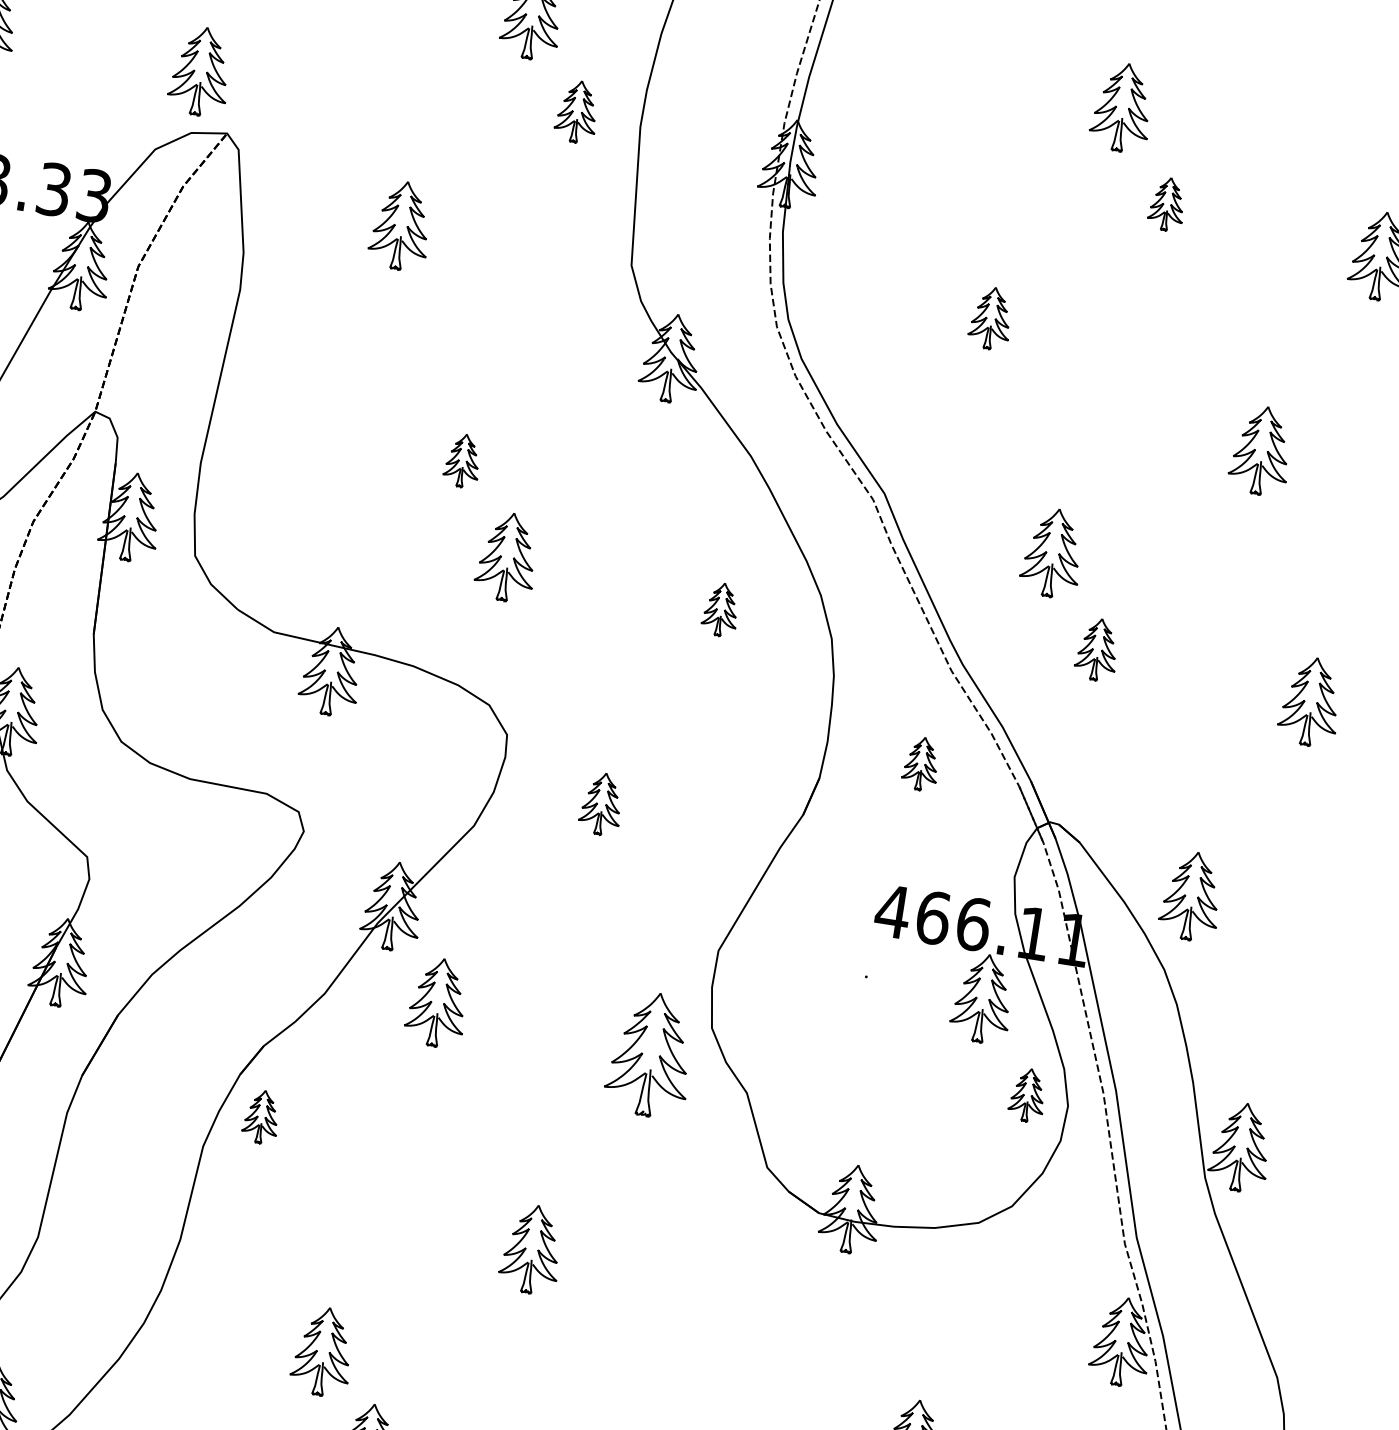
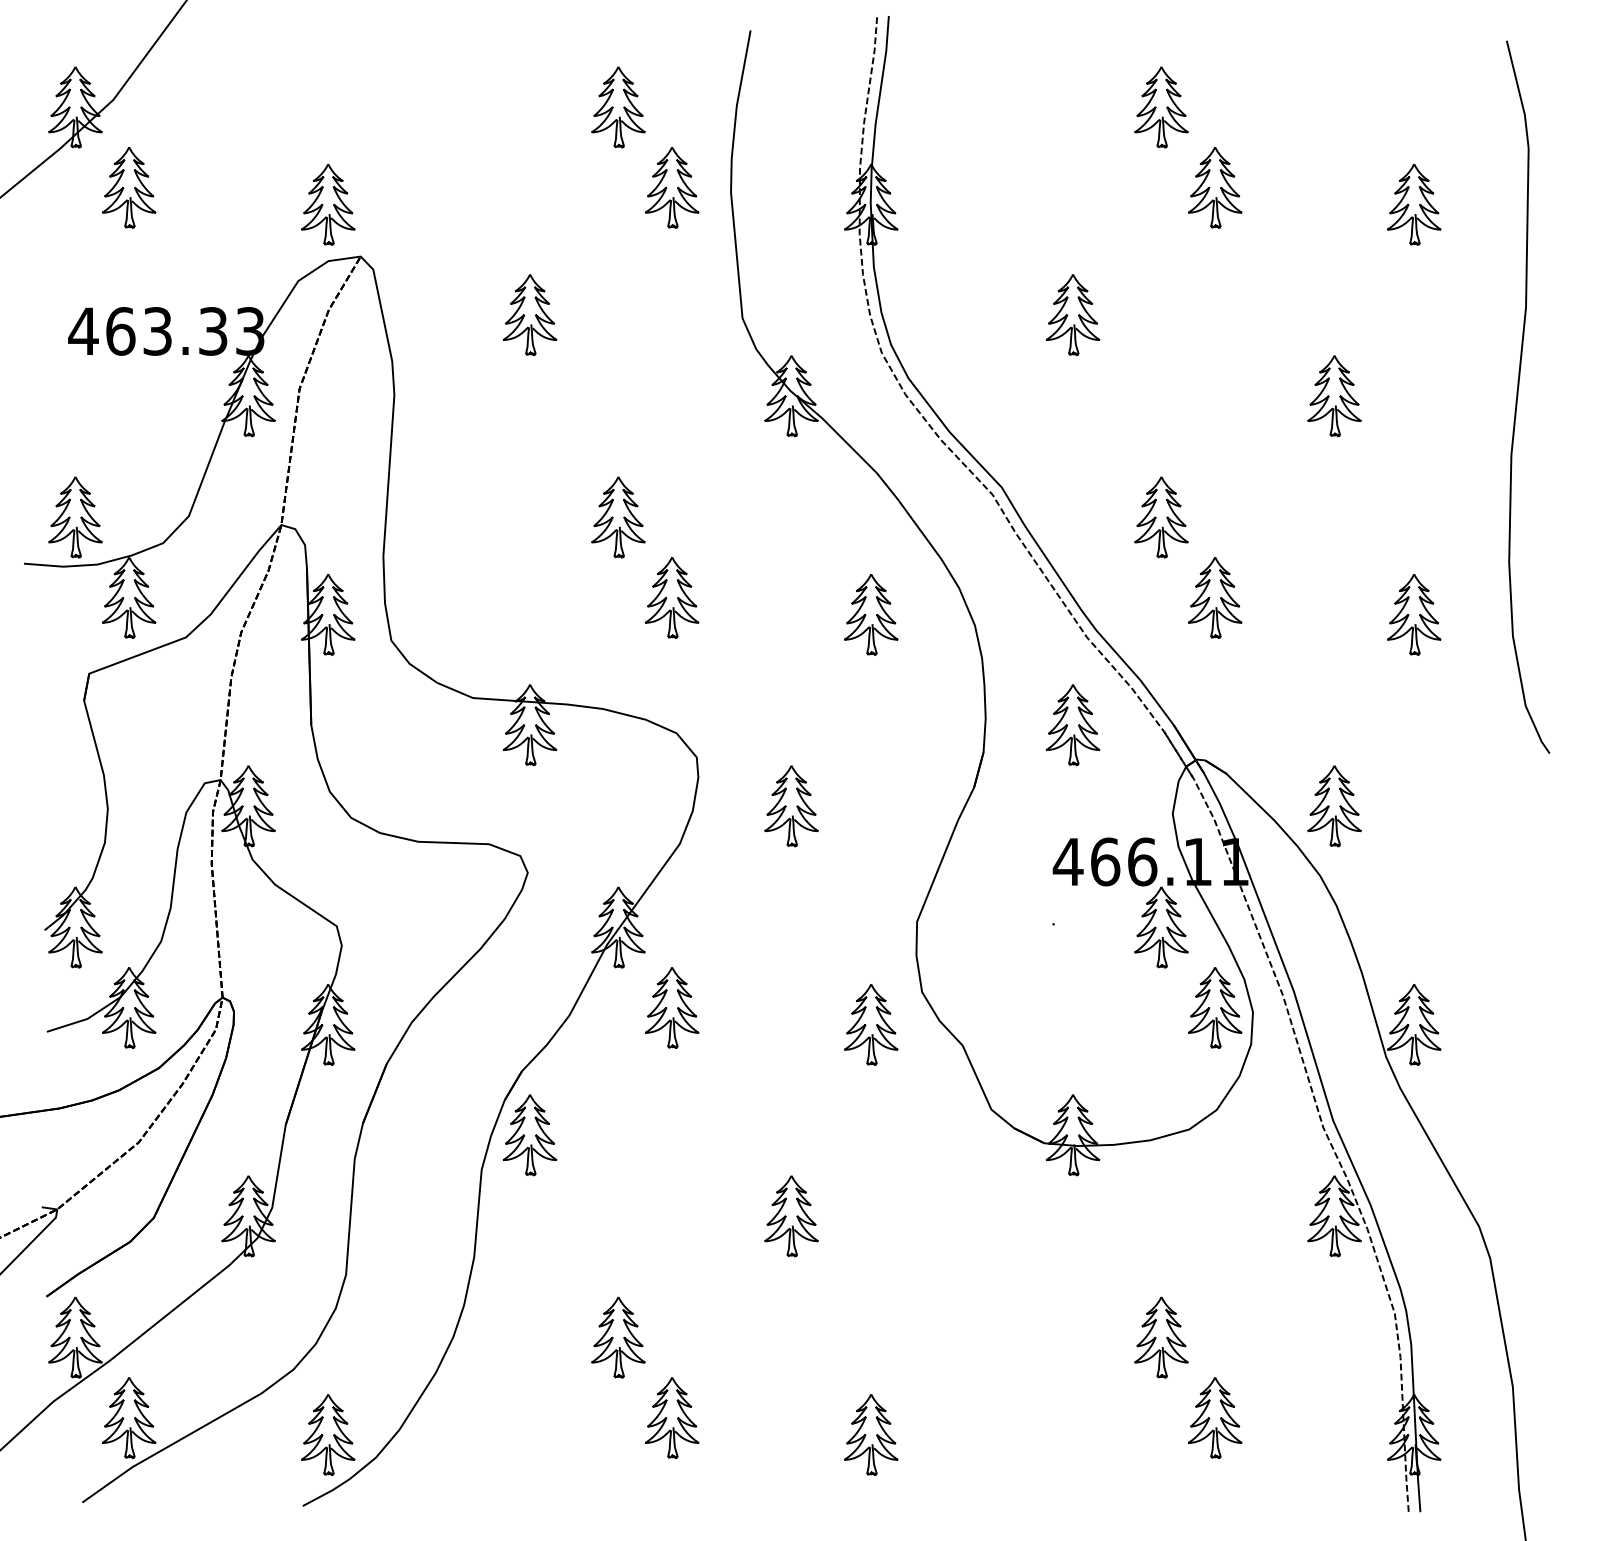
part: (577, 111) -> (672, 187), size x1.43
part: (1167, 203) -> (1215, 187), size x1.67
part: (990, 318) -> (1072, 315), size x1.43
part: (462, 460) -> (618, 517), size x1.67
part: (721, 609) -> (871, 614), size x1.67
part: (1097, 649) -> (1215, 597), size x1.43
part: (920, 764) -> (1072, 725), size x1.67
part: (601, 804) -> (791, 806), size x1.43
part: (651, 1054) -> (871, 1024), size x0.71
part: (1028, 1094) -> (1215, 1007), size x1.67
part: (261, 1117) -> (529, 1135), size x1.67

